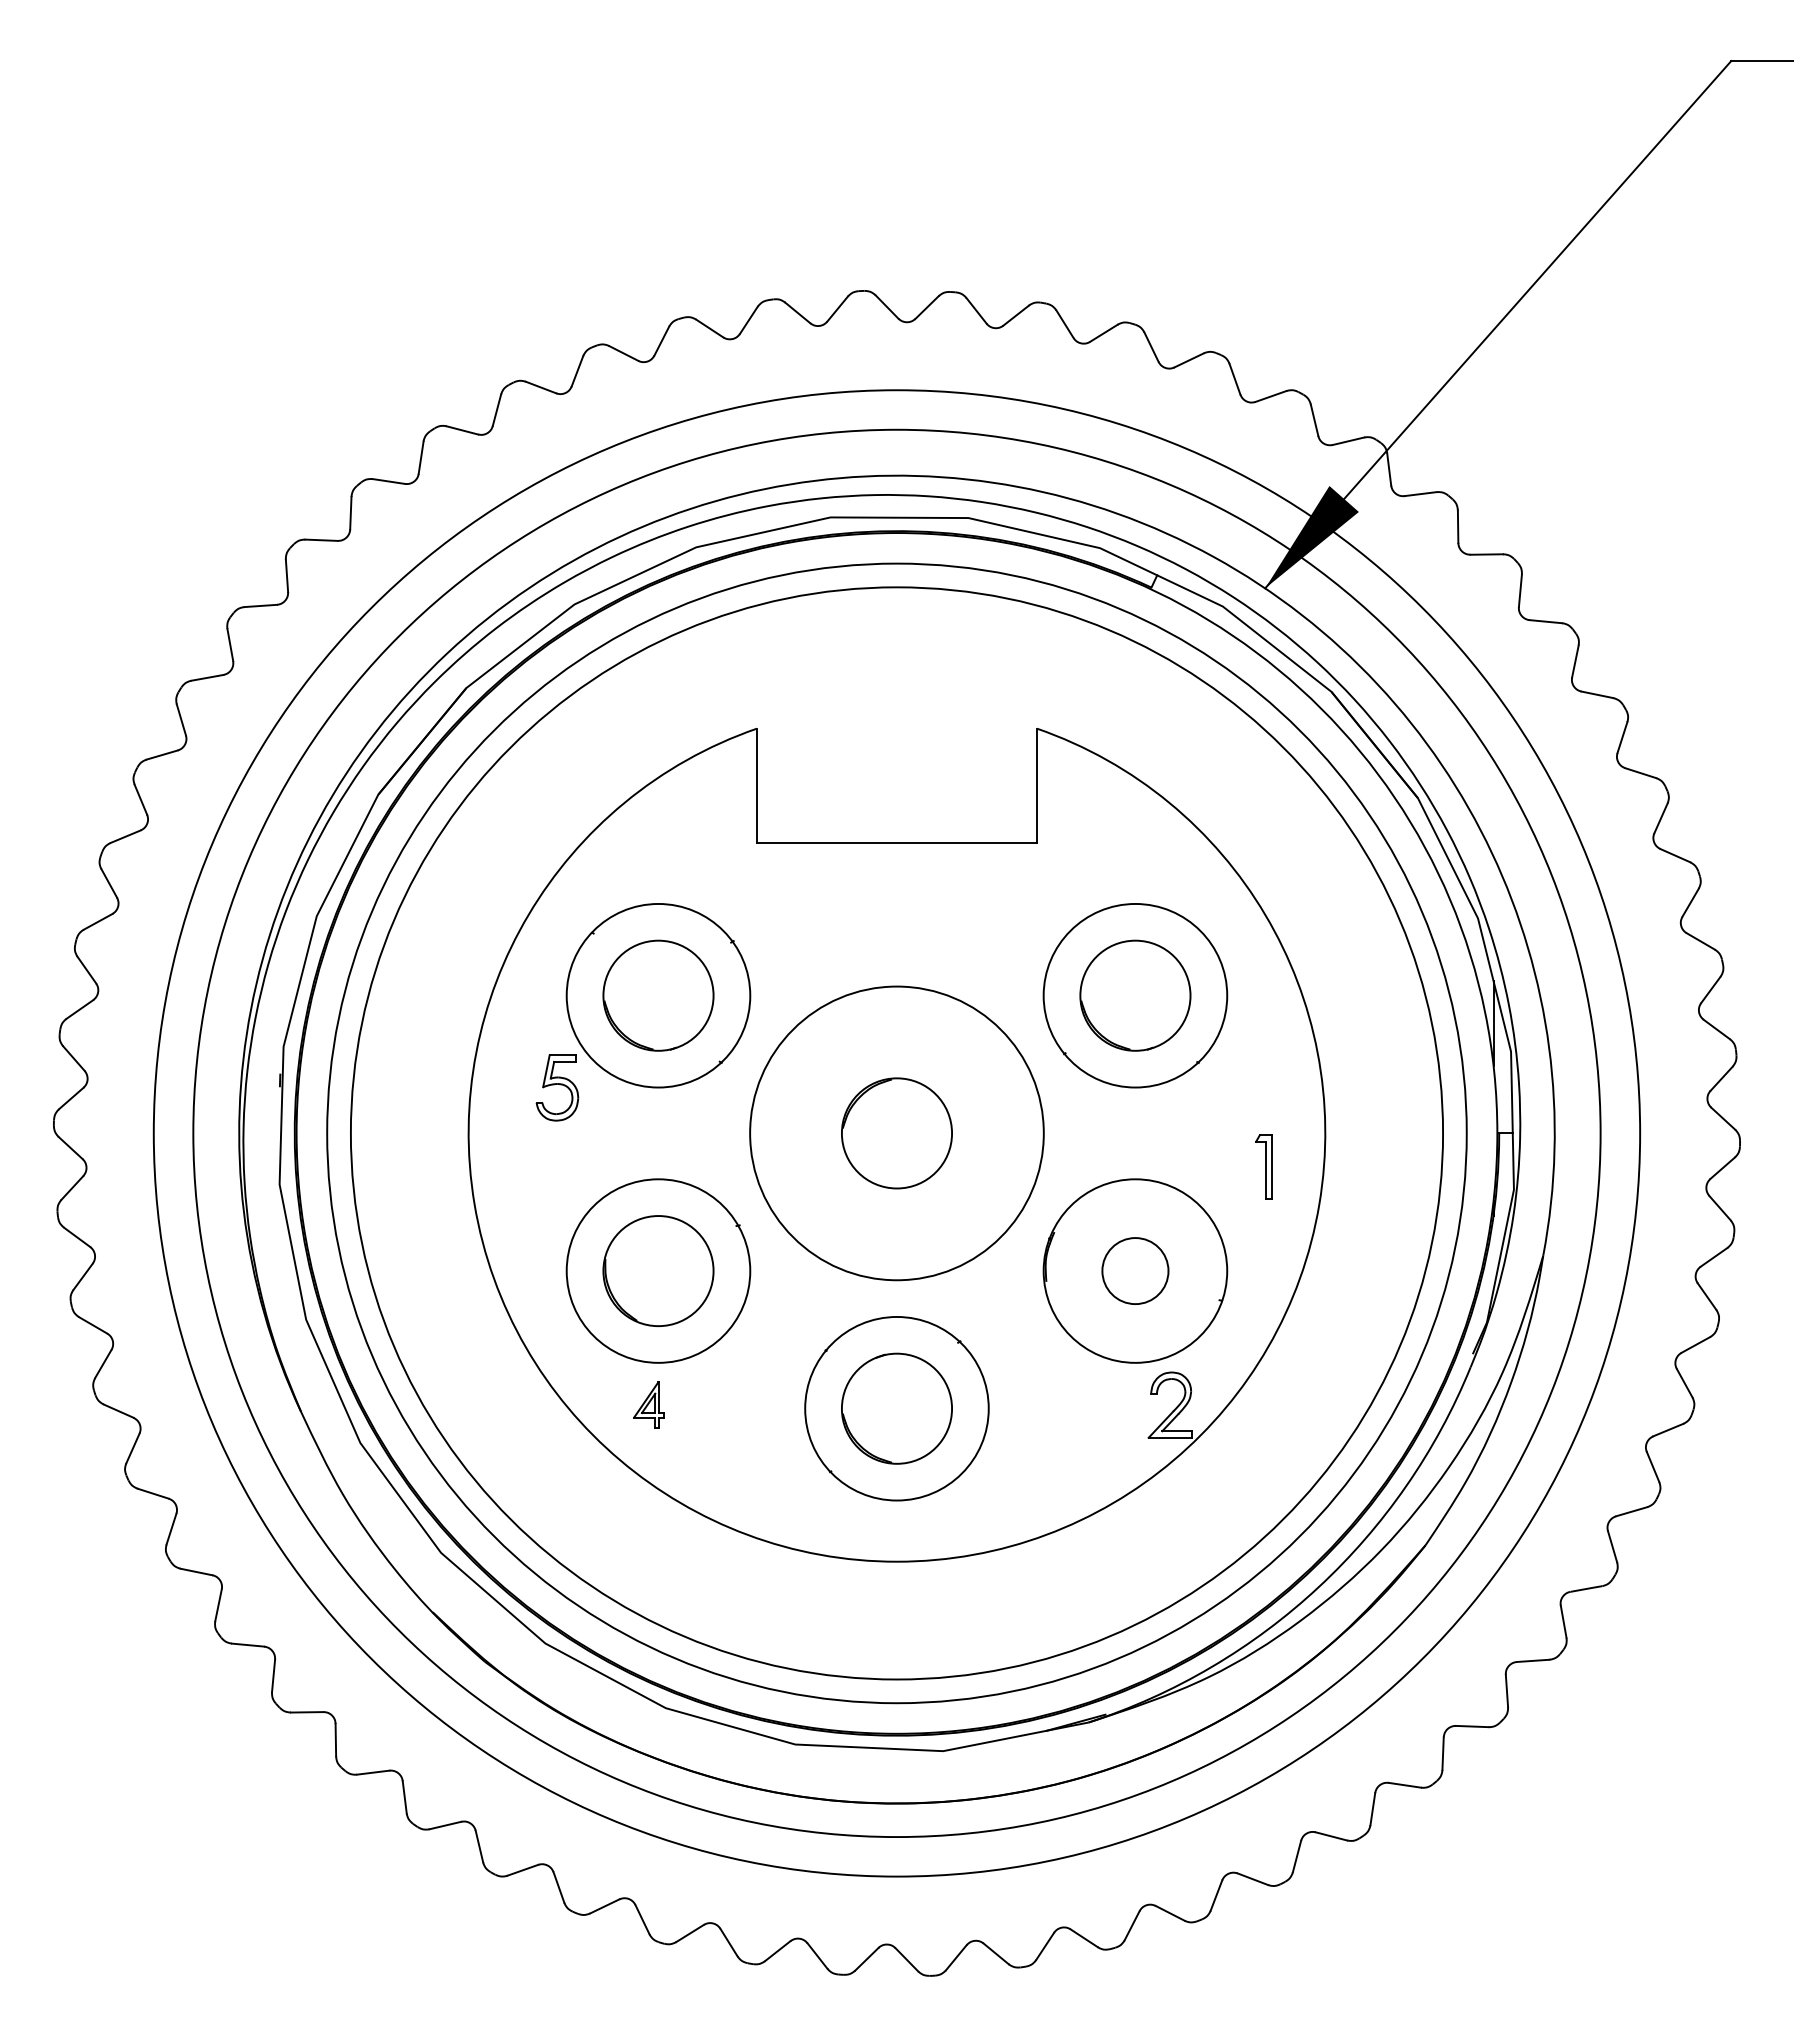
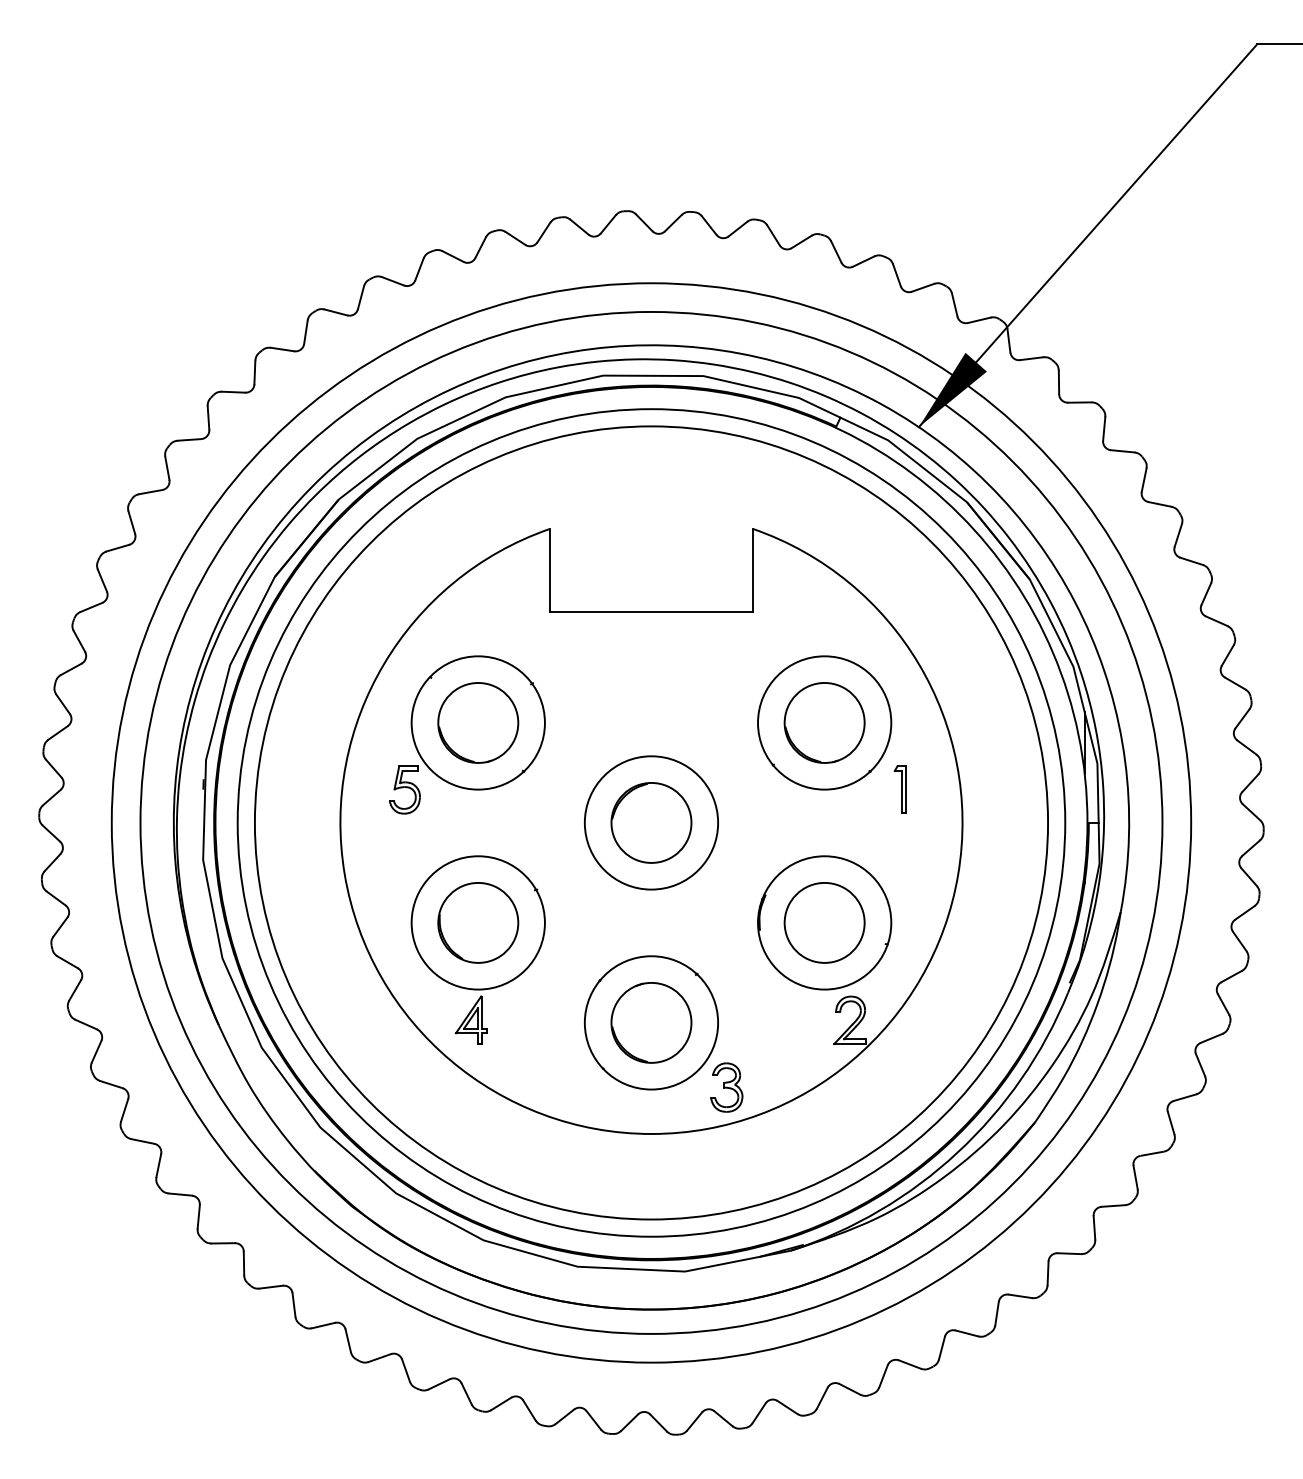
circle: (896, 1133) -> (651, 823), size x0.62
part: (1263, 1166) -> (900, 788), moved
circle: (1135, 1271) -> (824, 923), size x1.67
part: (648, 1404) -> (471, 1019), size x1.43
part: (1000, 1497) -> (726, 1087), added

